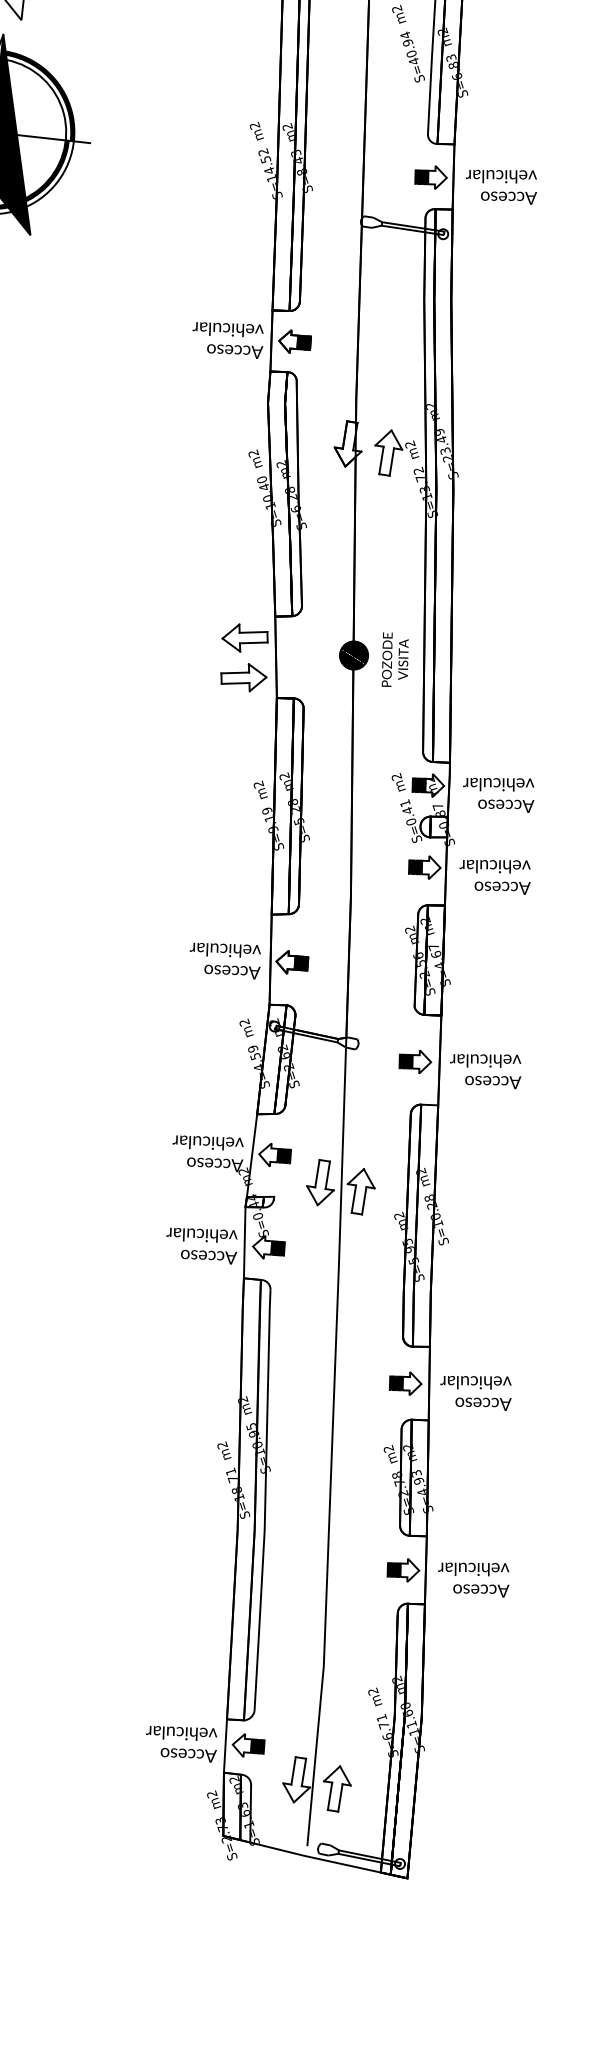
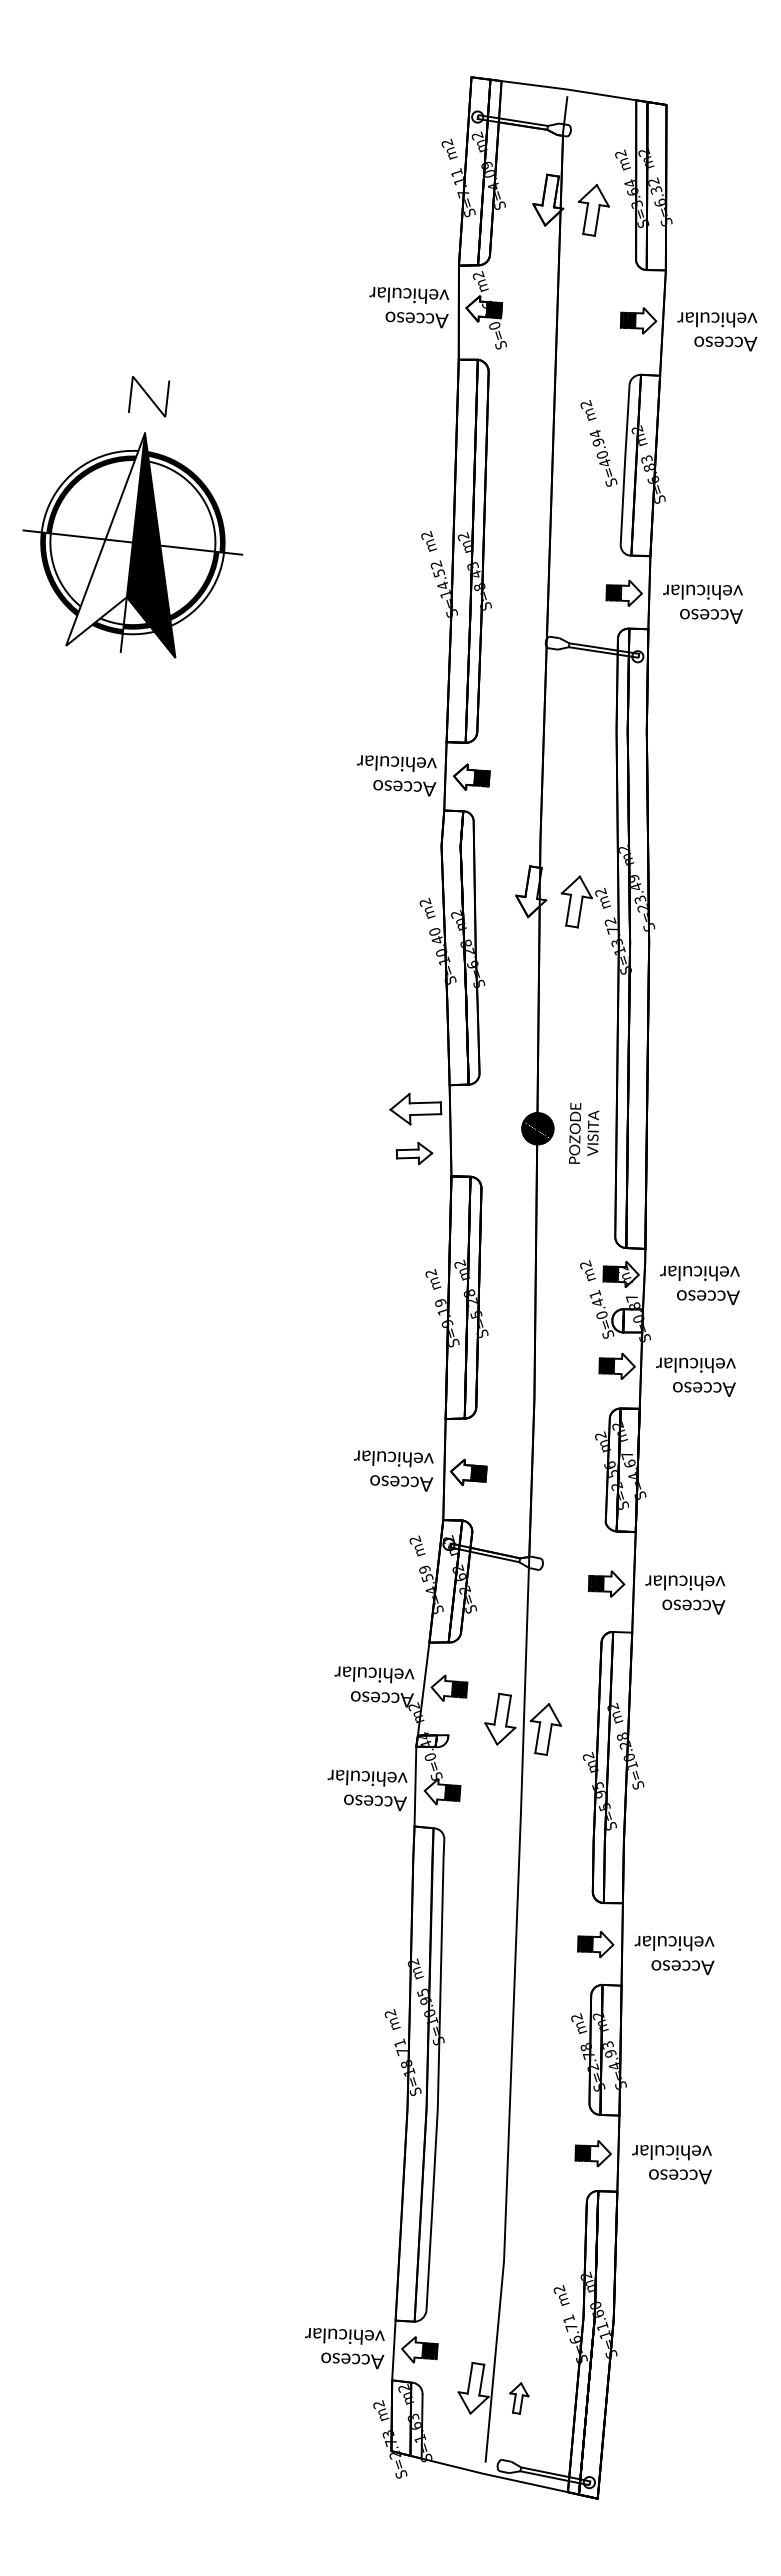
part: (243, 677) -> (414, 1153), size x0.7
part: (337, 1788) -> (519, 2398), size x0.6

